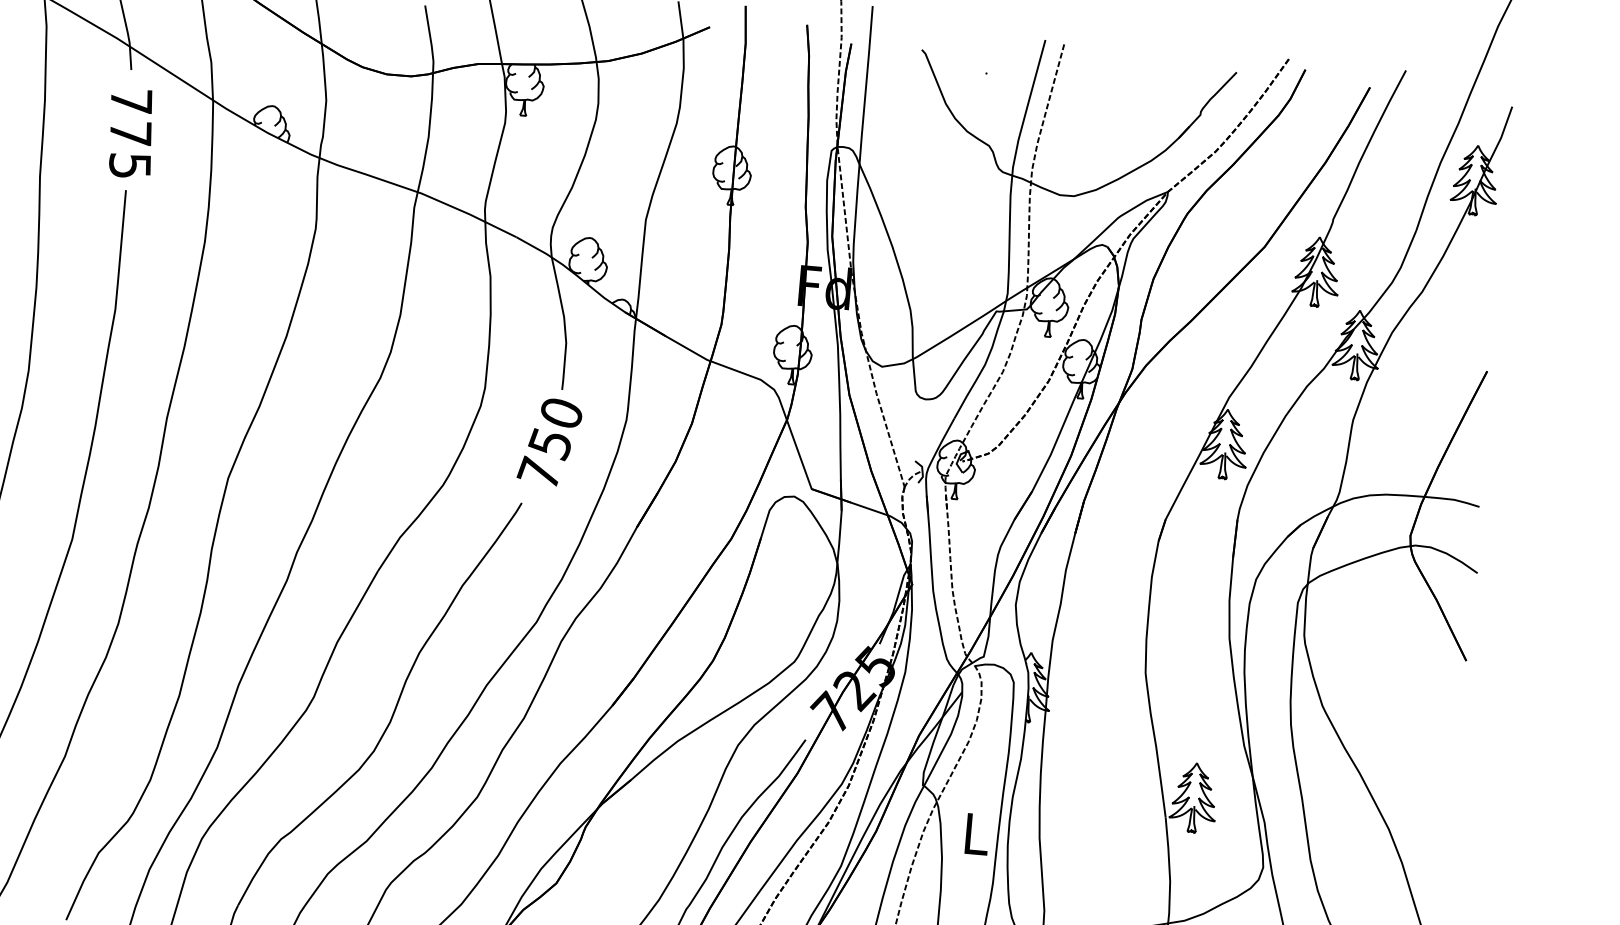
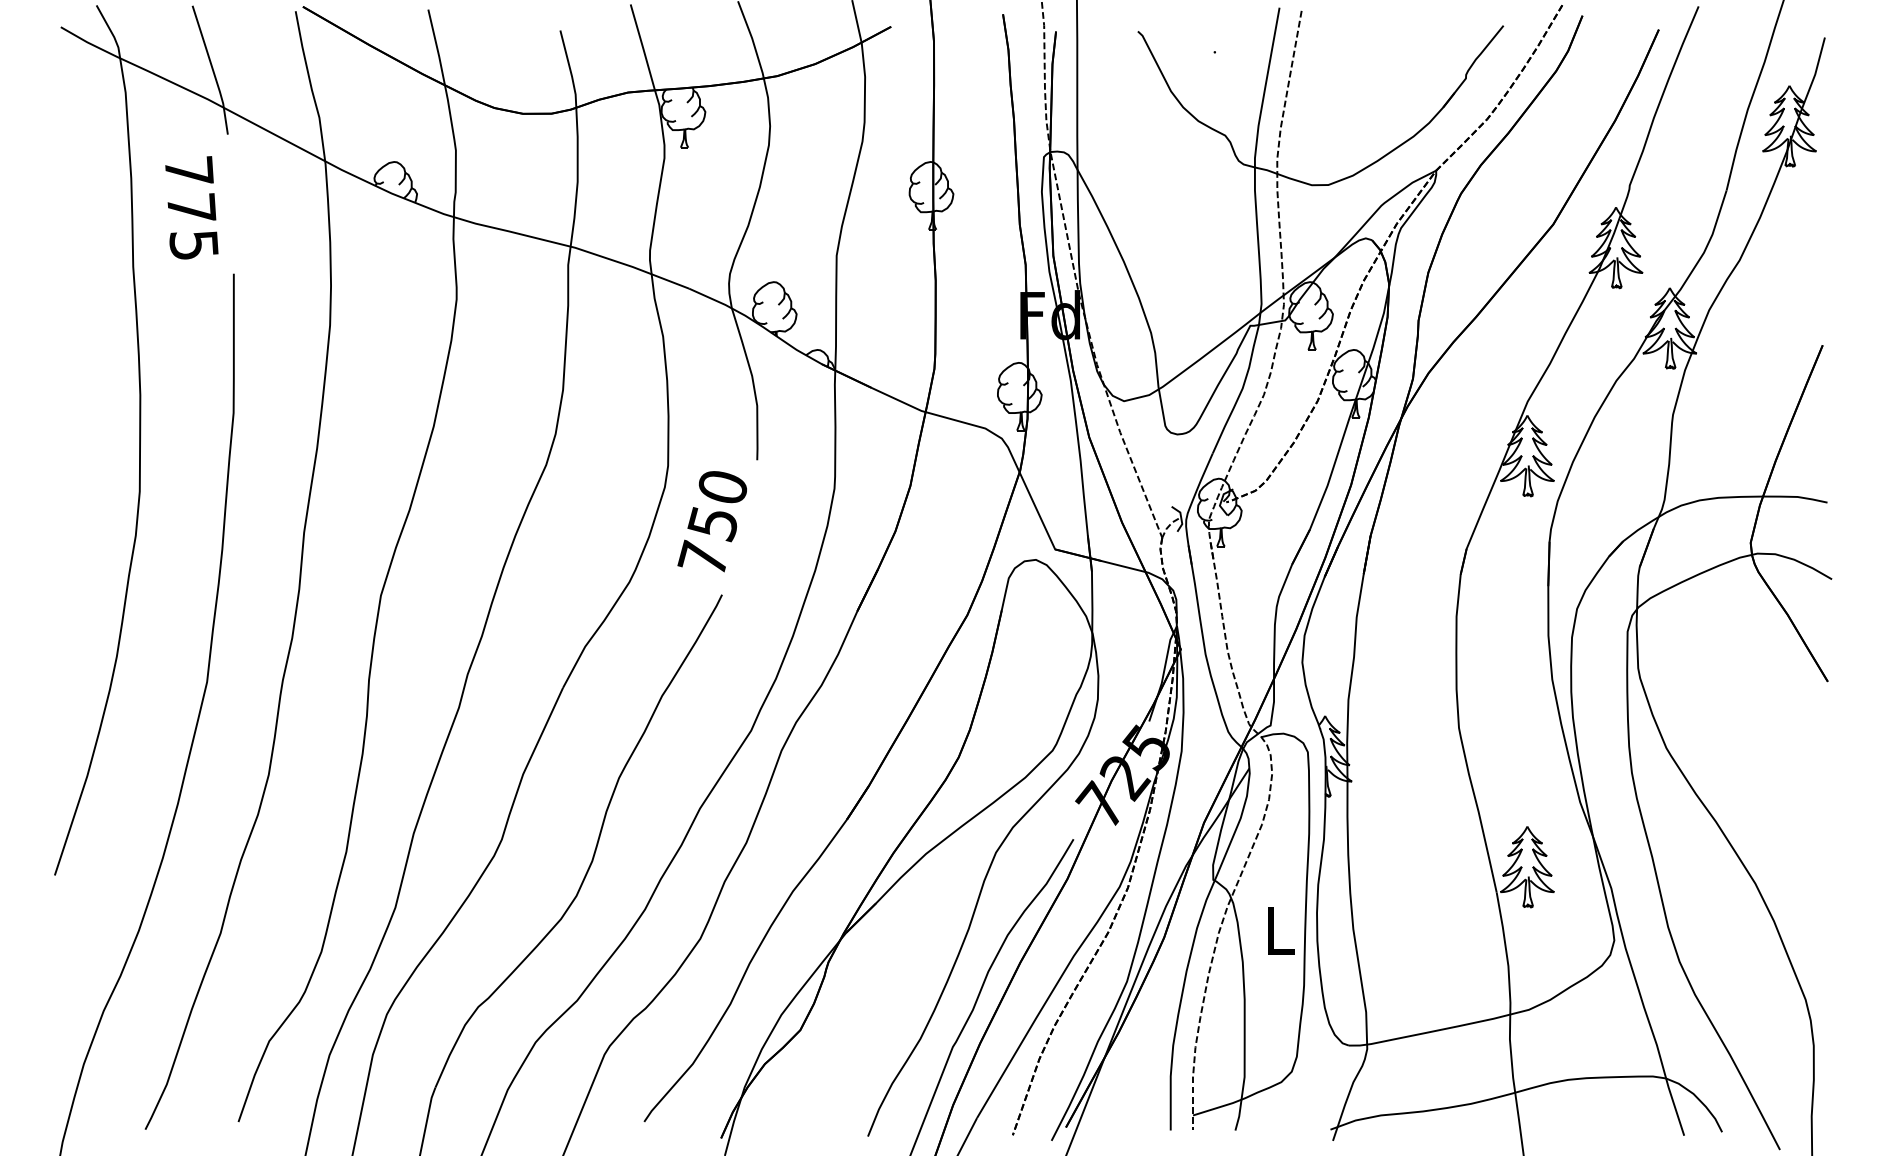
text: (130, 133) -> (191, 207), moved
text: (549, 441) -> (711, 521), moved

